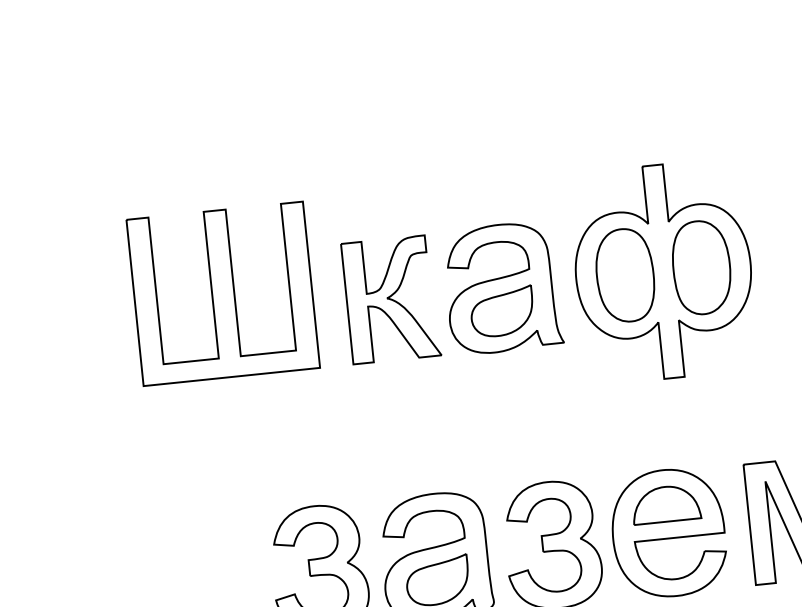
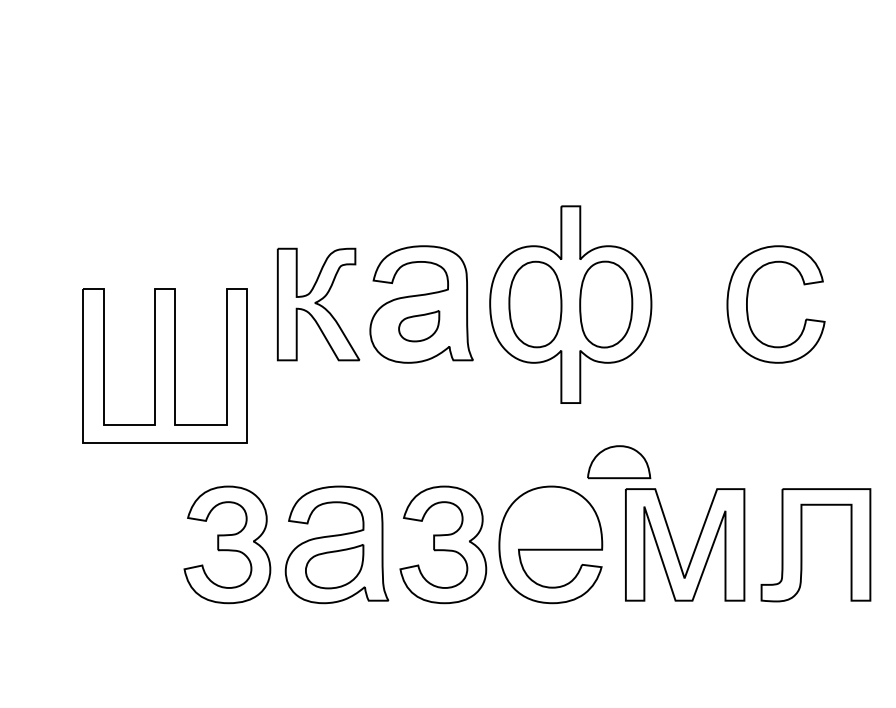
part: (222, 293) -> (164, 365), moved
part: (501, 311) -> (418, 325), size x0.7
part: (666, 504) -> (619, 462), moved

